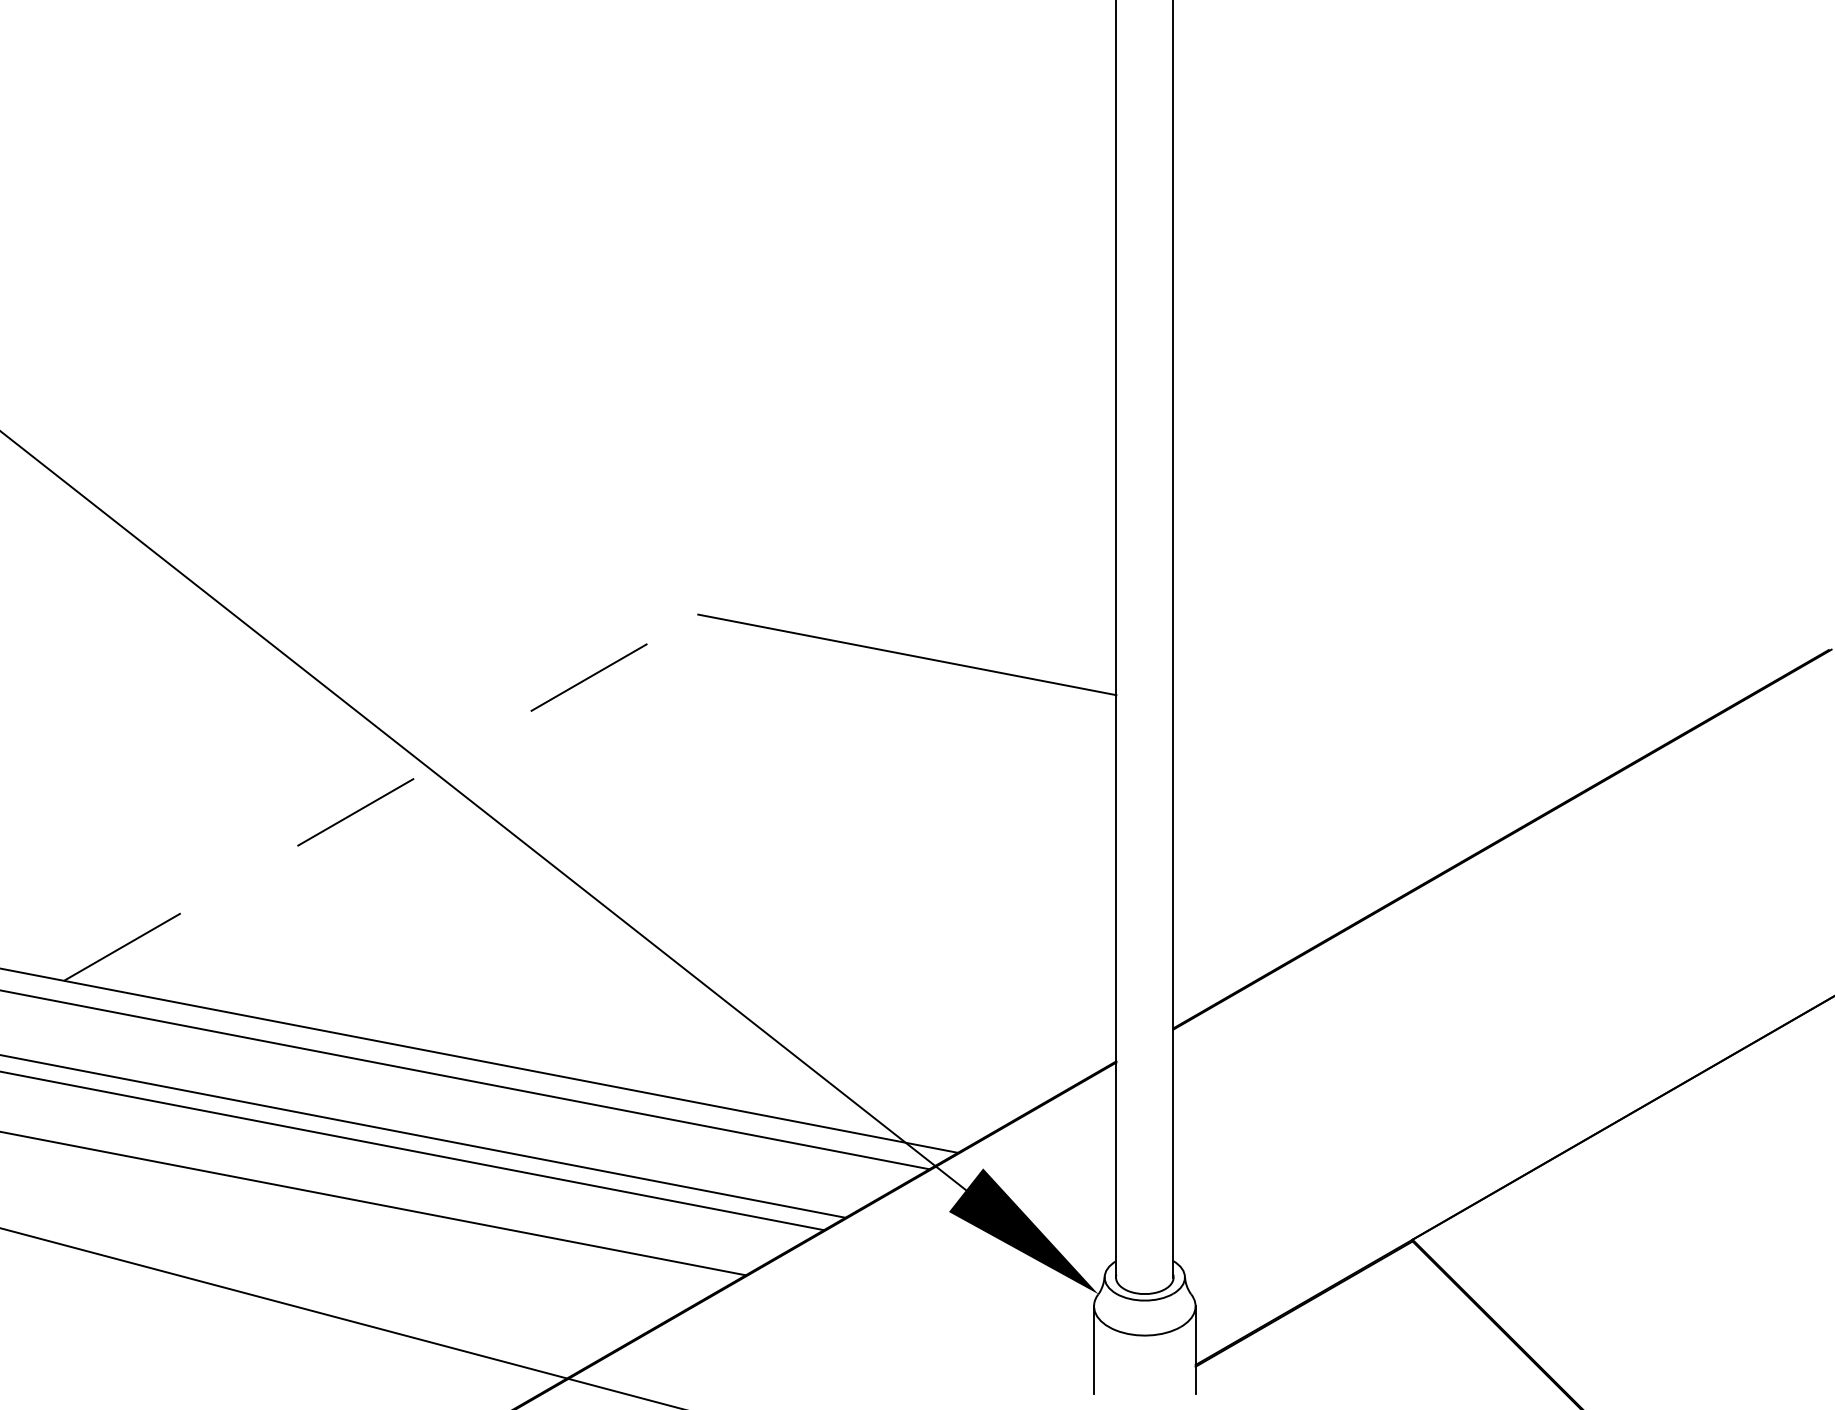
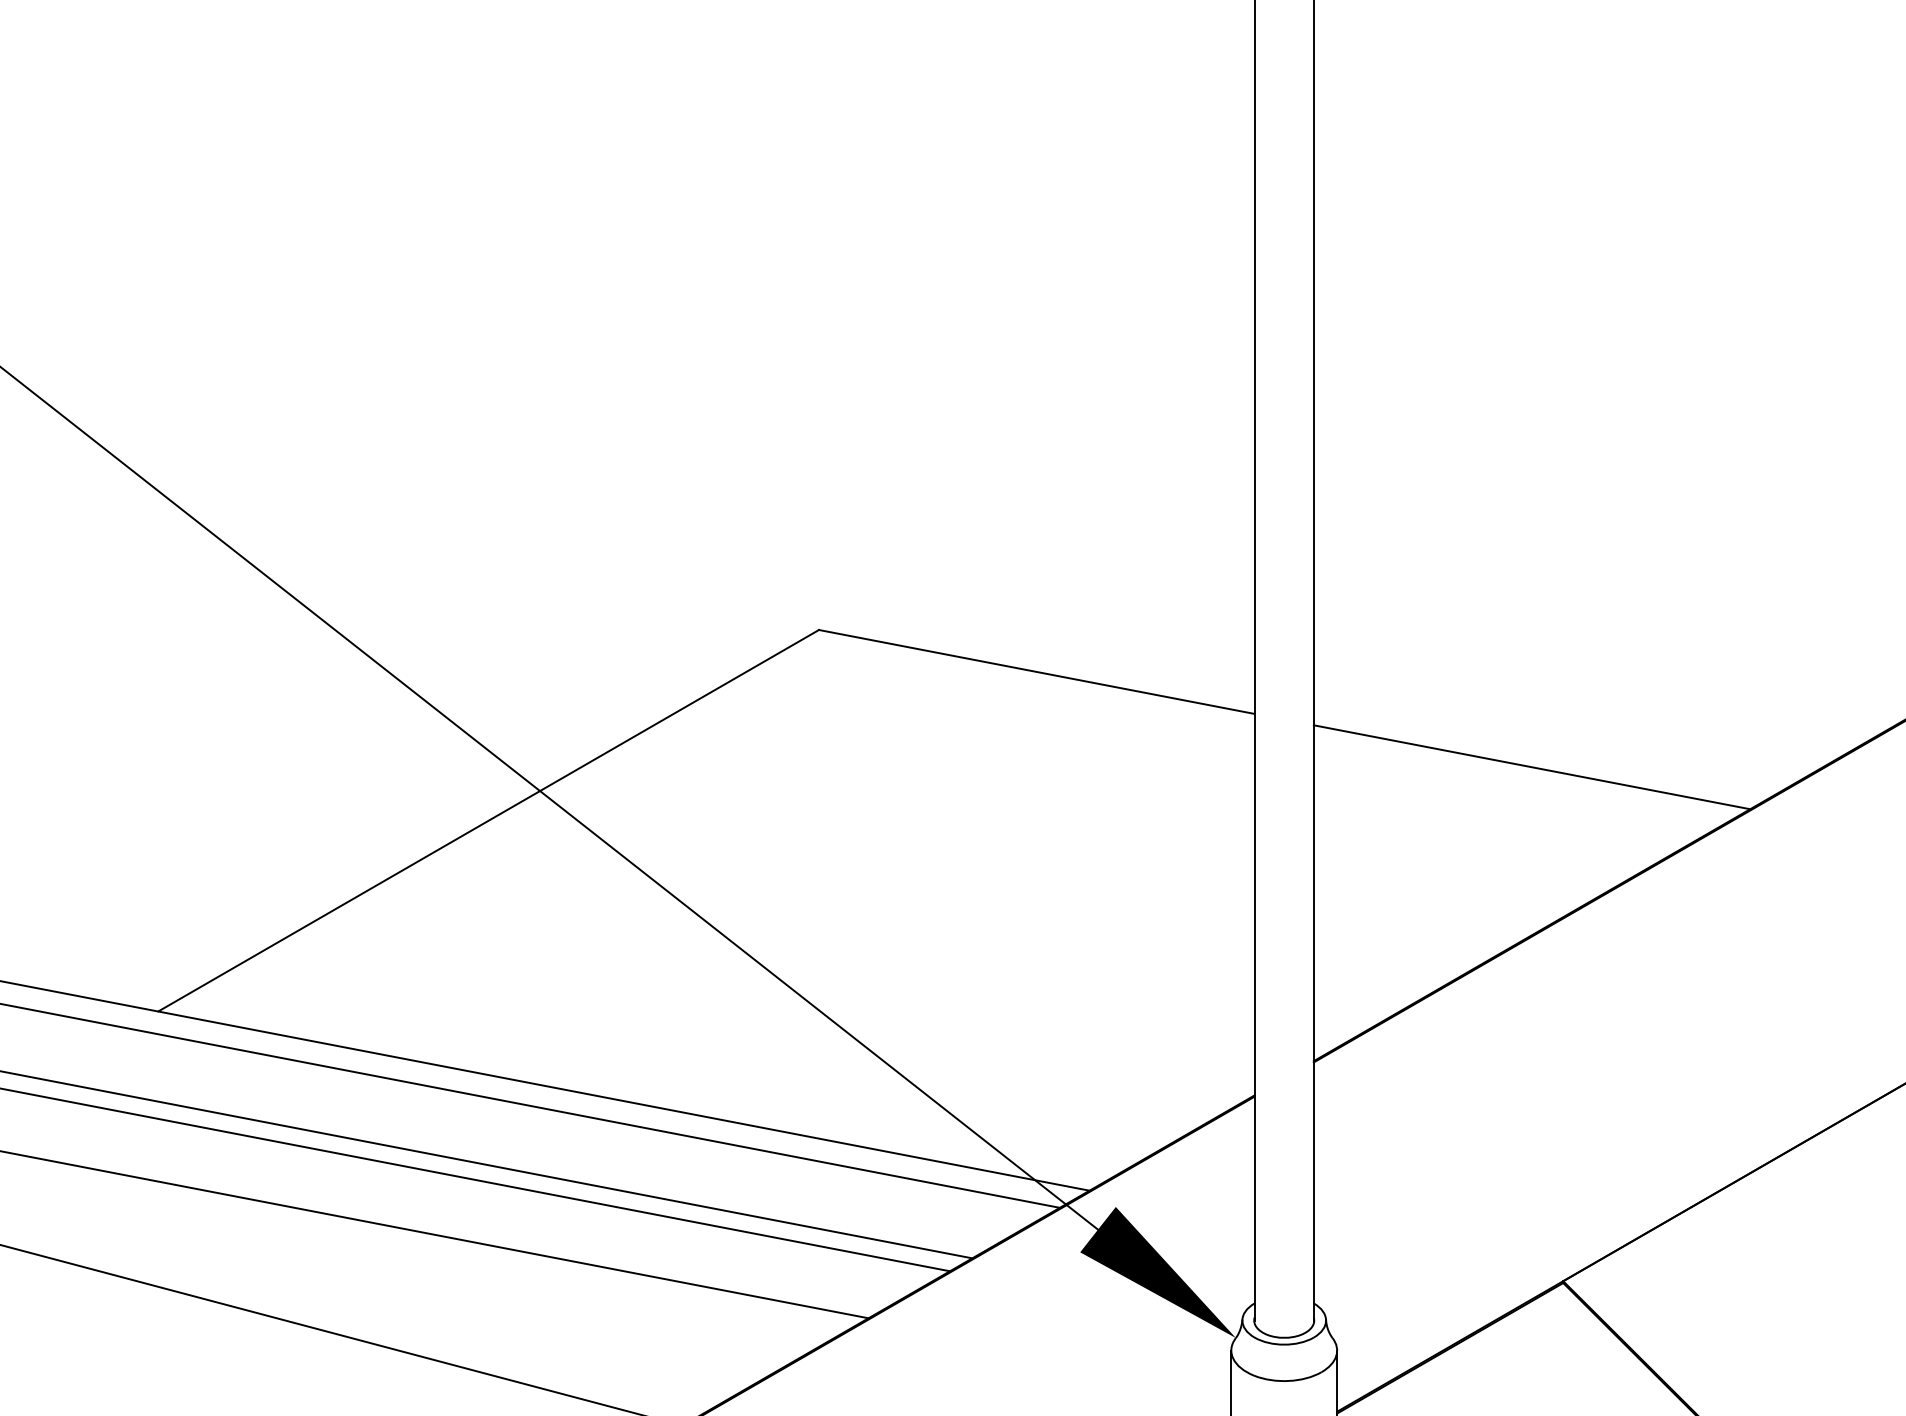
line: (1382, 746) -> (1531, 767), added
line: (381, 797) -> (489, 820), dashed -> solid

